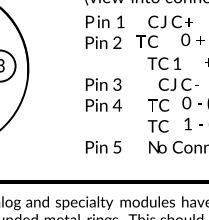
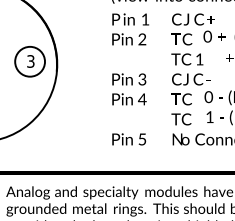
text: (146, 41) -> (181, 39), moved
text: (179, 84) -> (191, 79), moved

